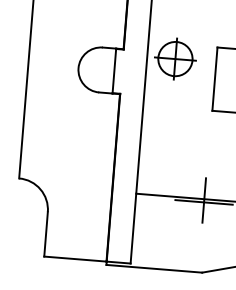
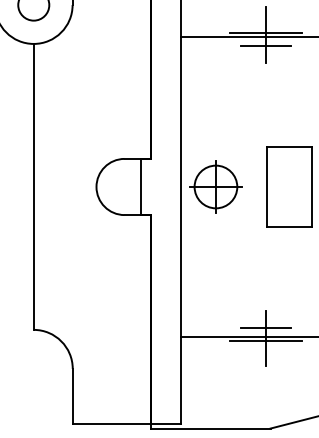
part: (175, 58) -> (215, 186), moved
line: (204, 192) -> (265, 328), added

